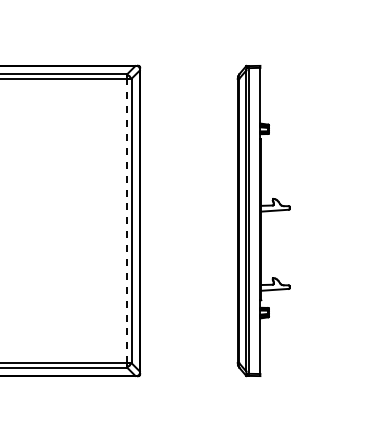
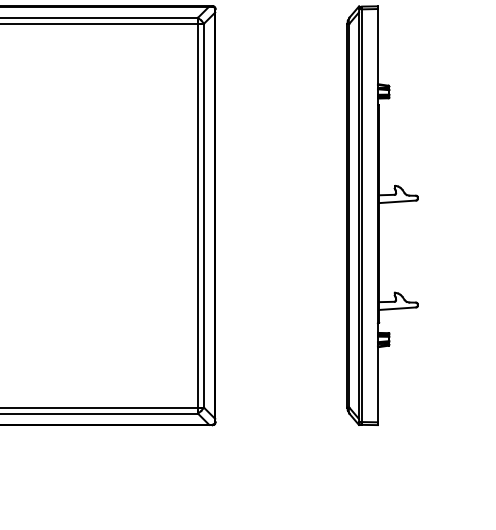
line: (127, 220) -> (198, 215), dashed -> solid

